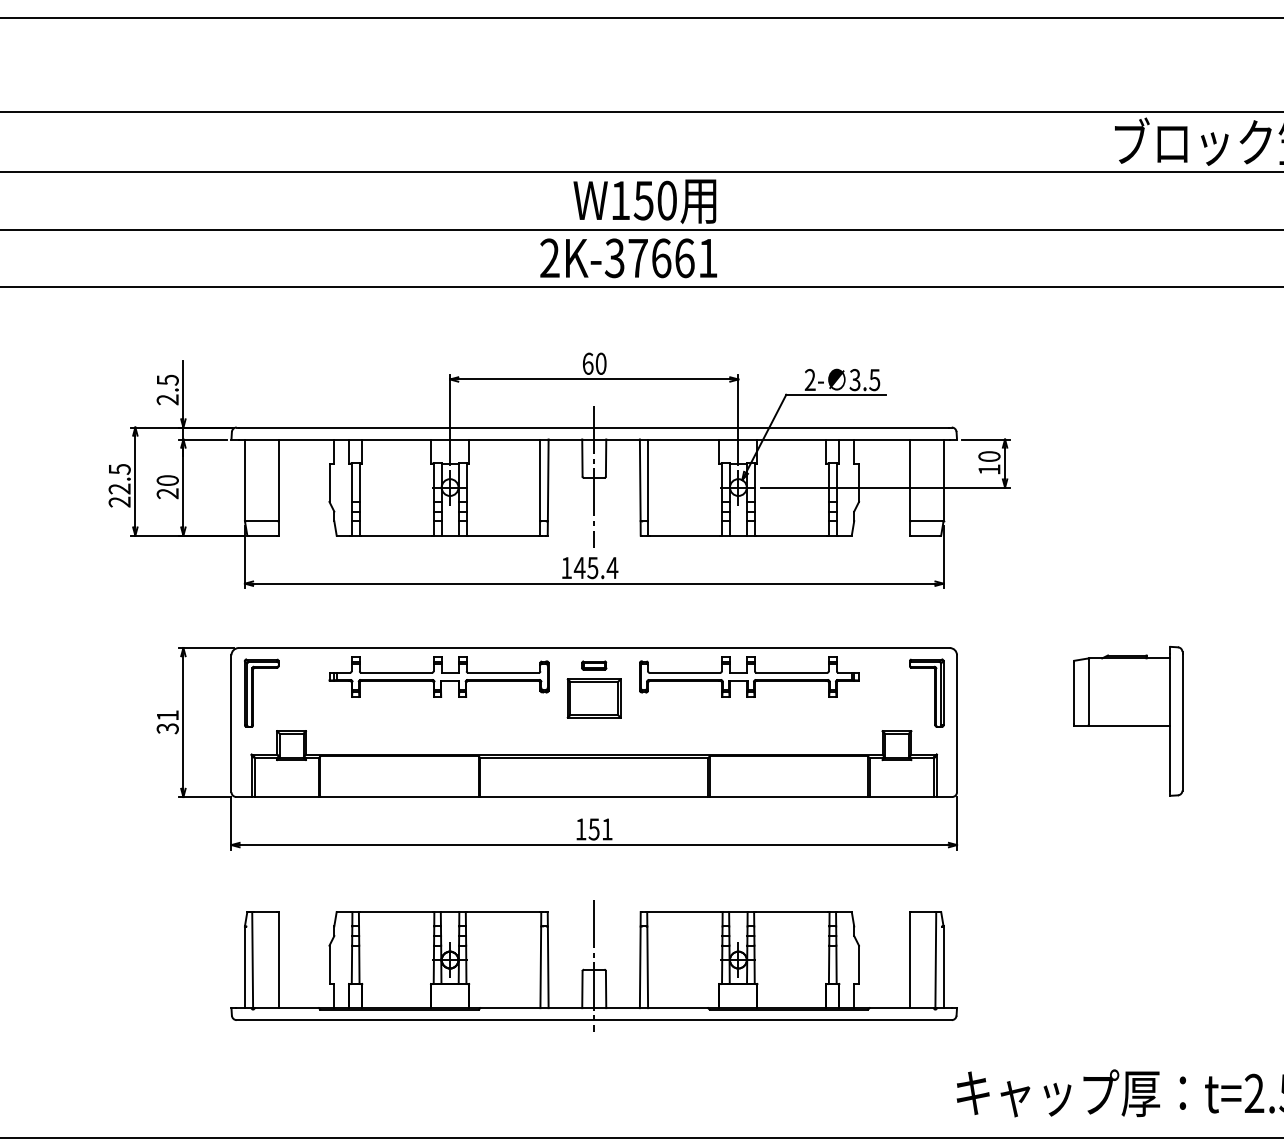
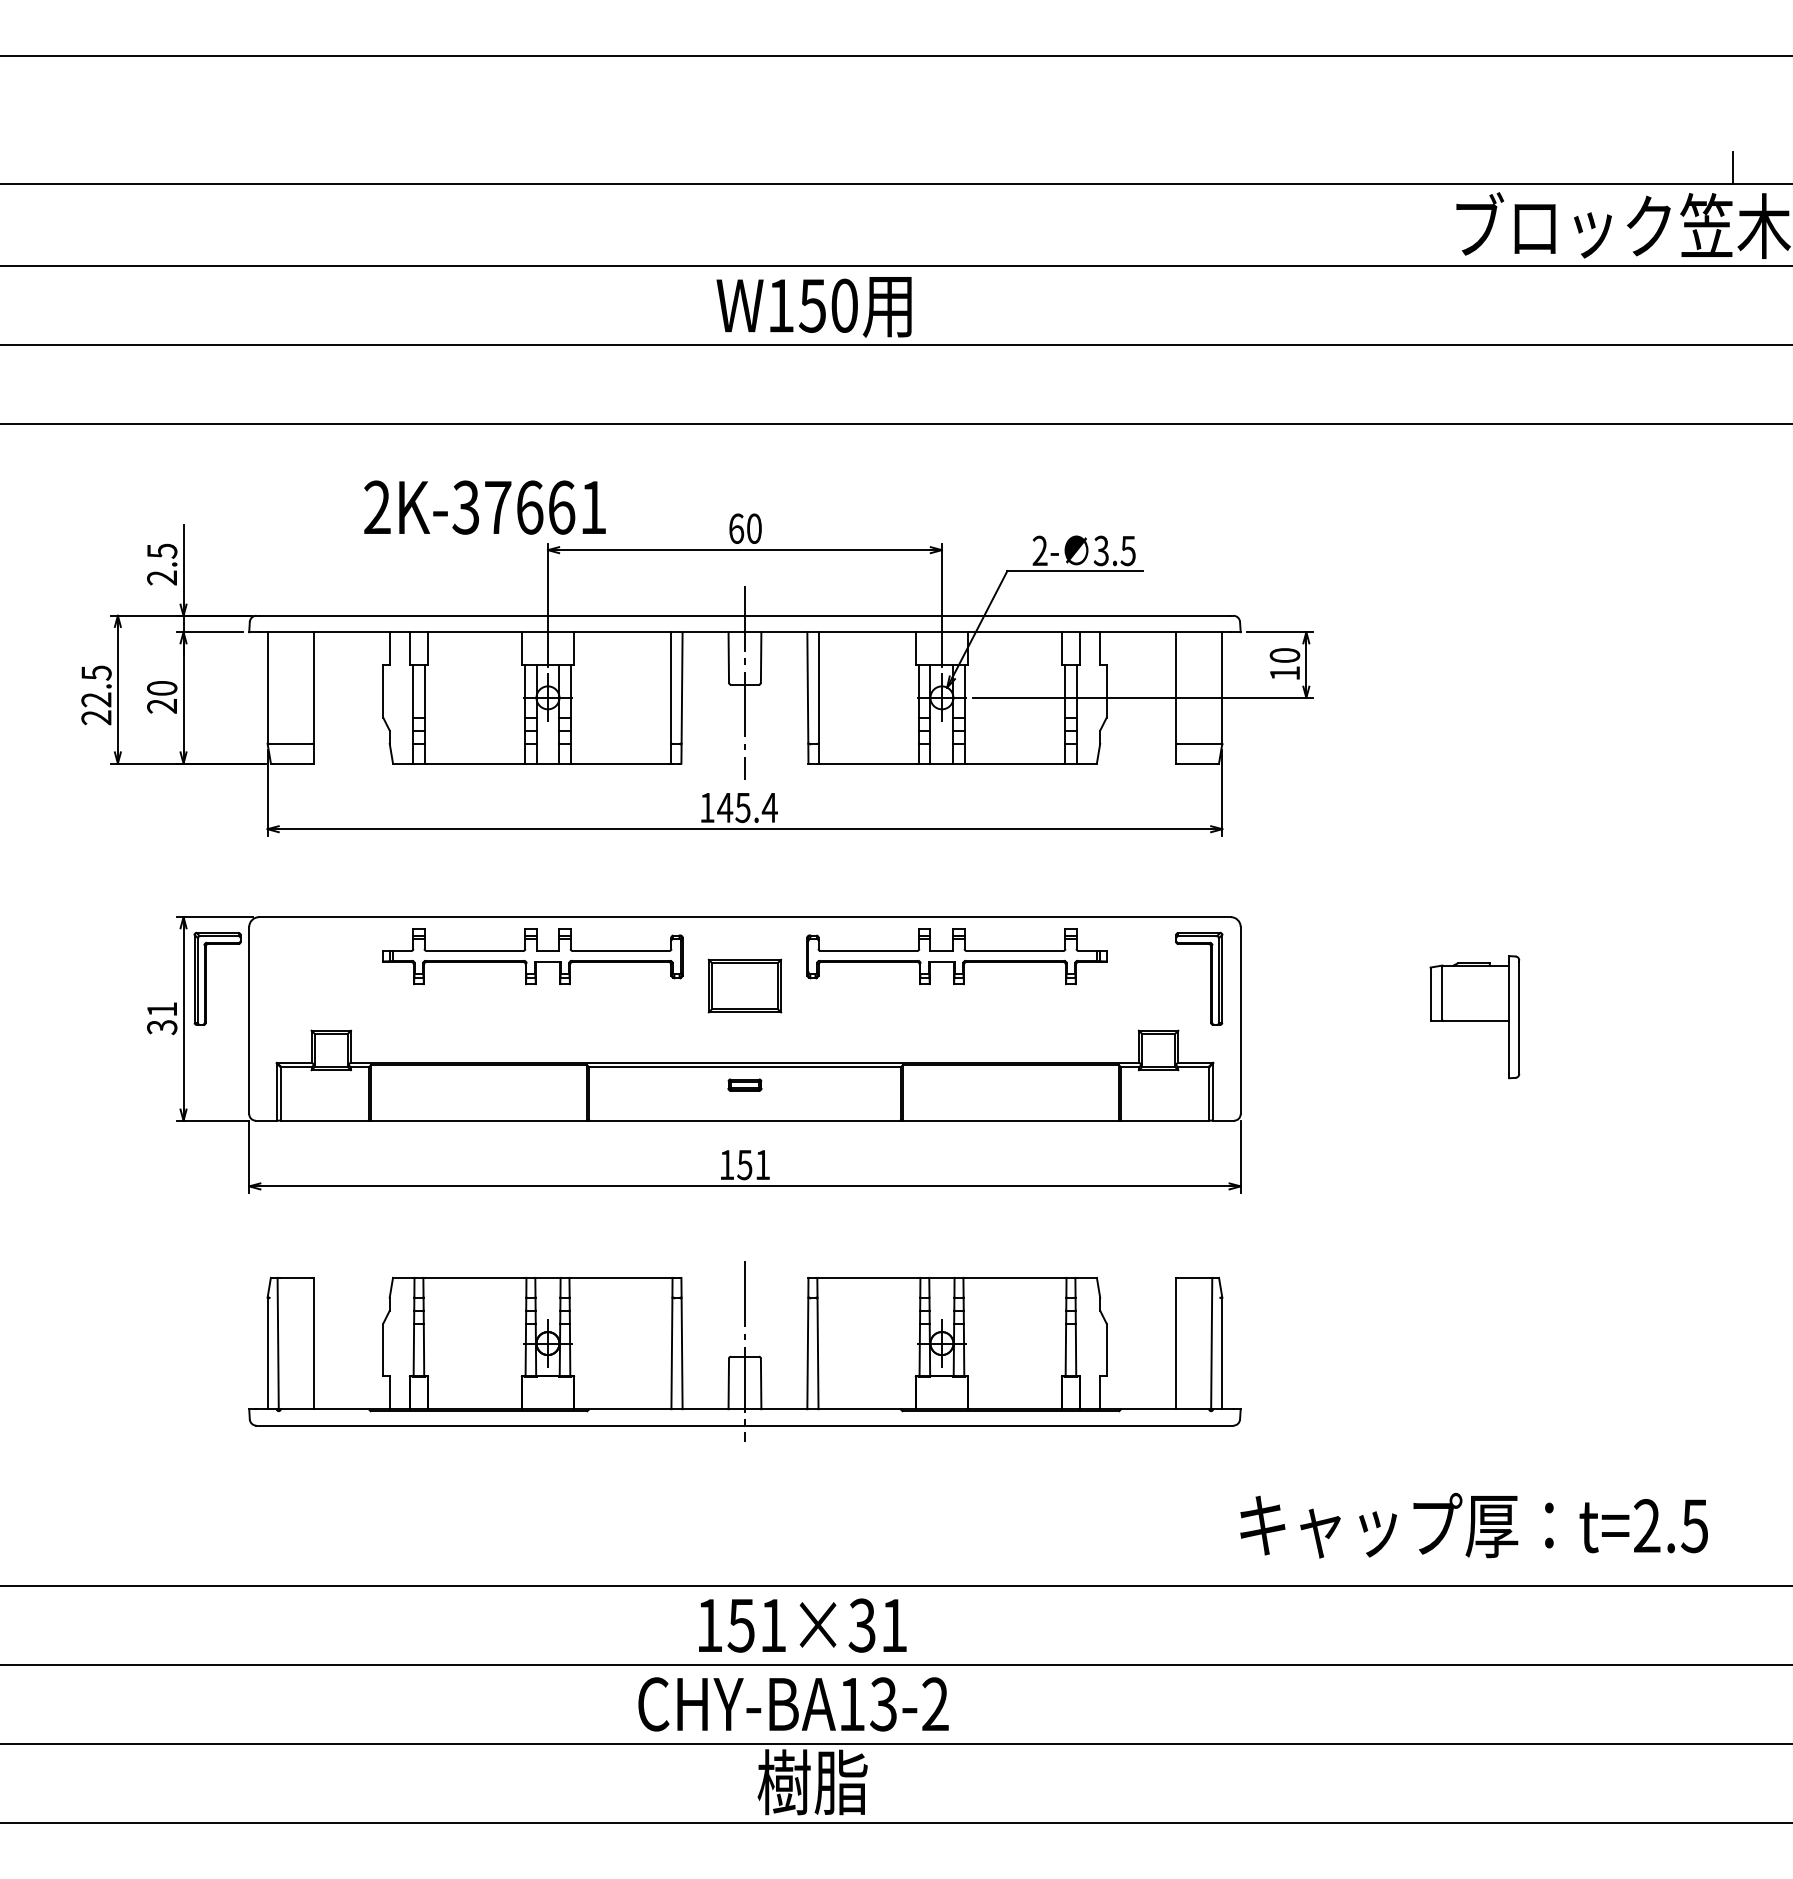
text: (628, 258) -> (484, 507), moved
part: (593, 665) -> (744, 1084), moved
part: (253, 692) -> (206, 978), moved
part: (1128, 720) -> (1474, 1016), size x0.6

